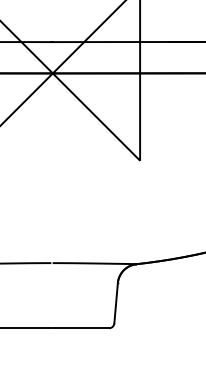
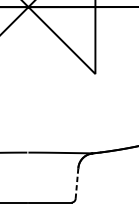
line: (116, 302) -> (77, 182), solid -> dashed

